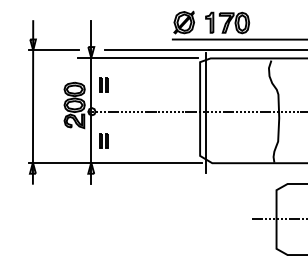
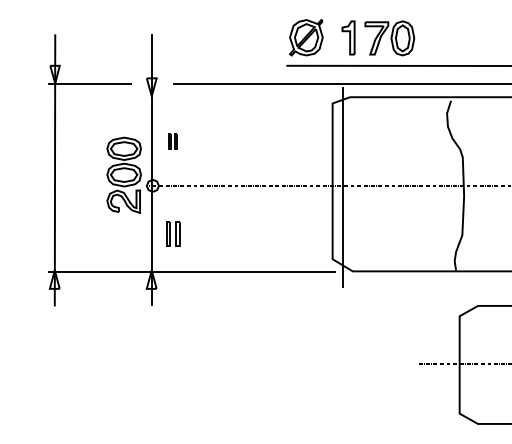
line: (138, 58) -> (230, 97), removed
part: (103, 84) -> (172, 140), size x0.6

